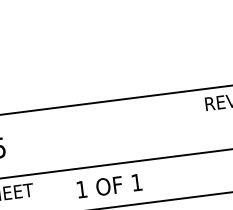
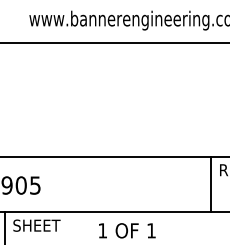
line: (198, 121) -> (211, 184), added

